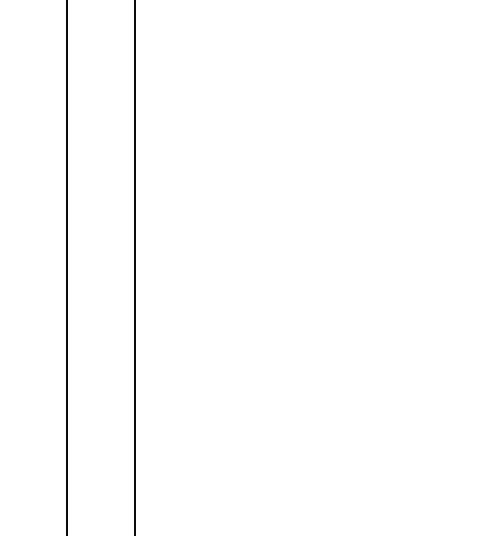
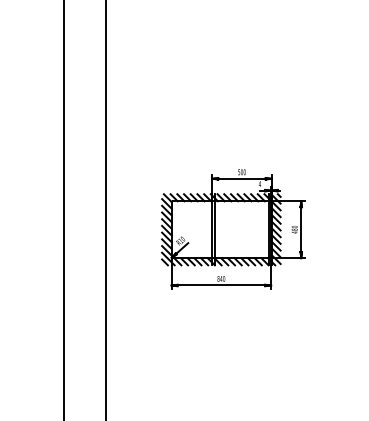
part: (338, 397) -> (233, 229), added

